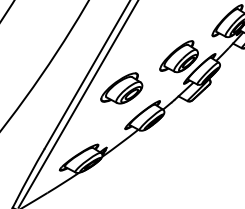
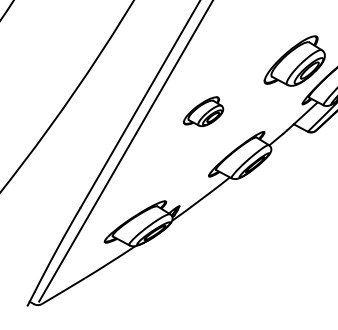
part: (121, 88) -> (202, 111), size x0.6

